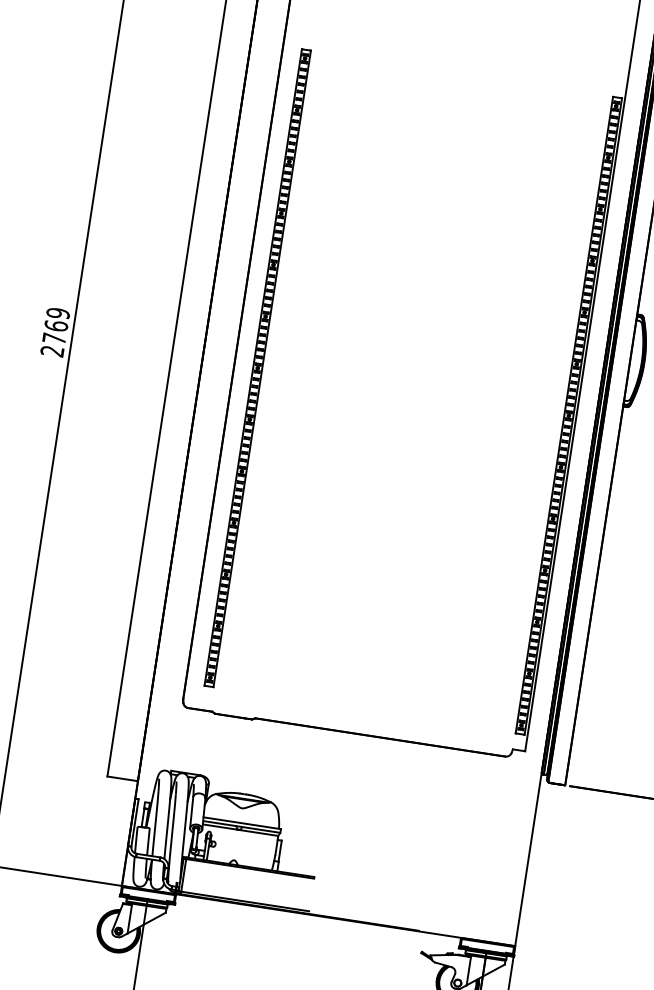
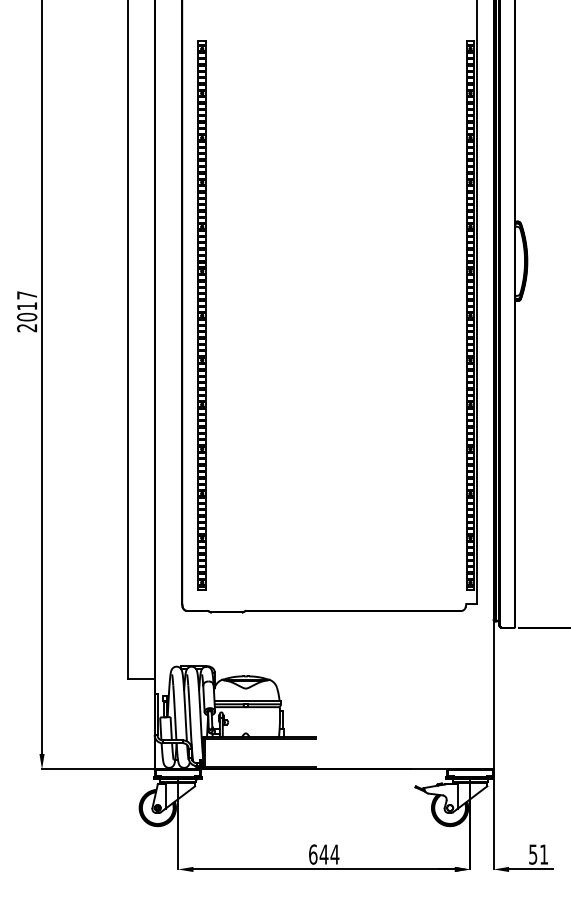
text: (56, 326) -> (27, 306), 2769 -> 2017

